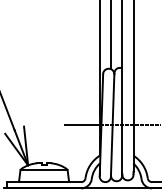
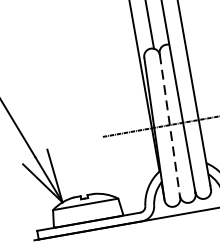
line: (112, 124) -> (169, 125), solid -> dashed

